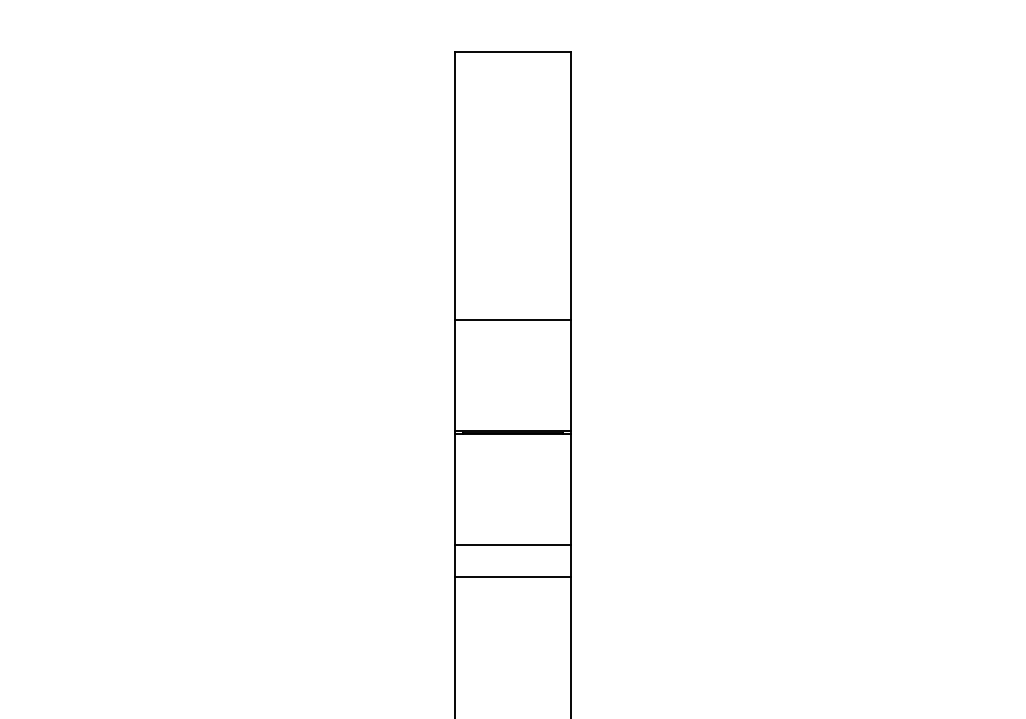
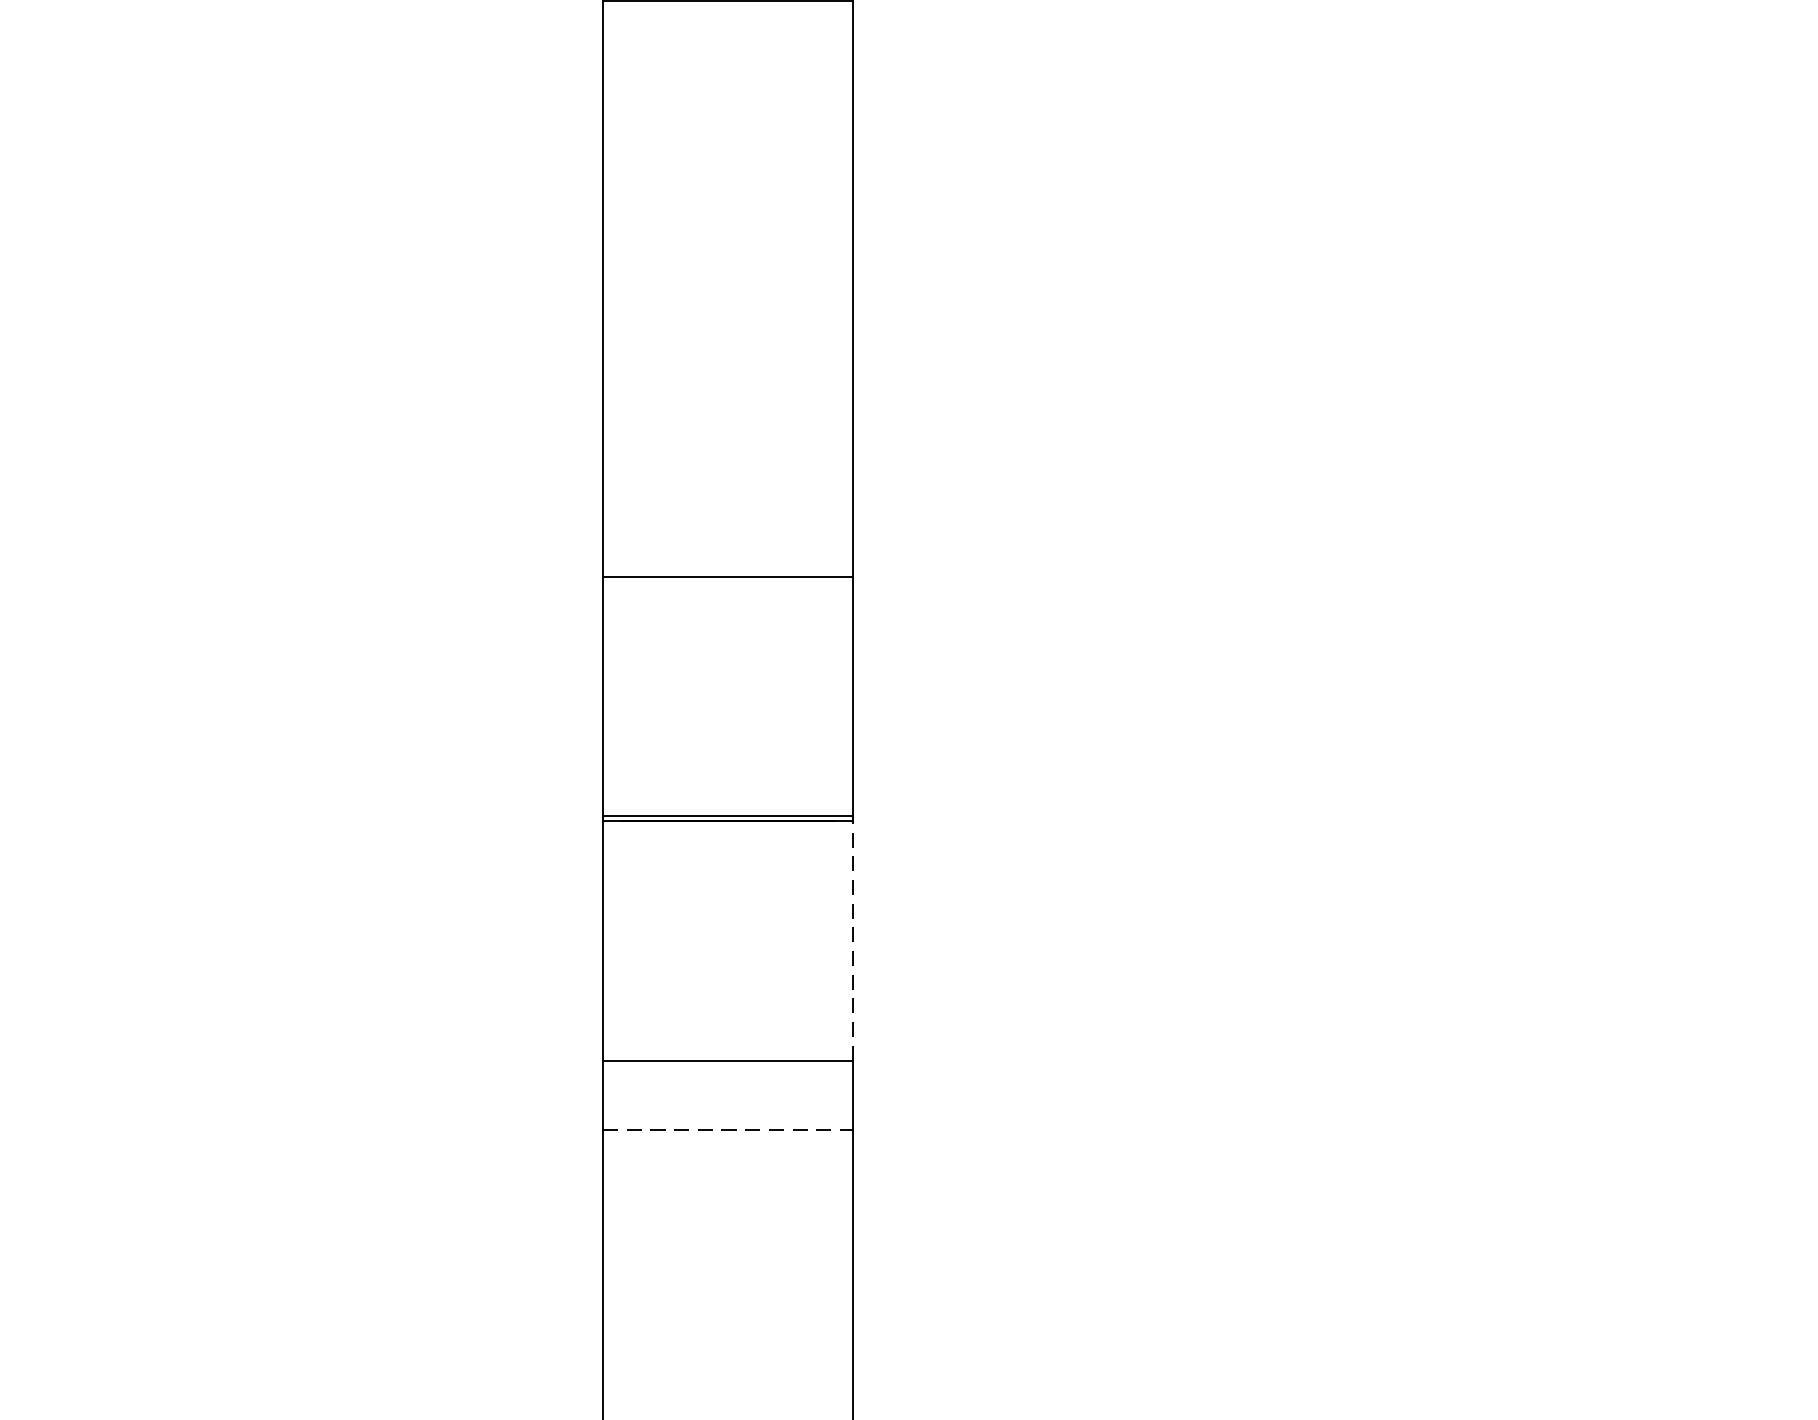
line: (570, 489) -> (851, 941), solid -> dashed
line: (512, 576) -> (726, 1128), solid -> dashed

